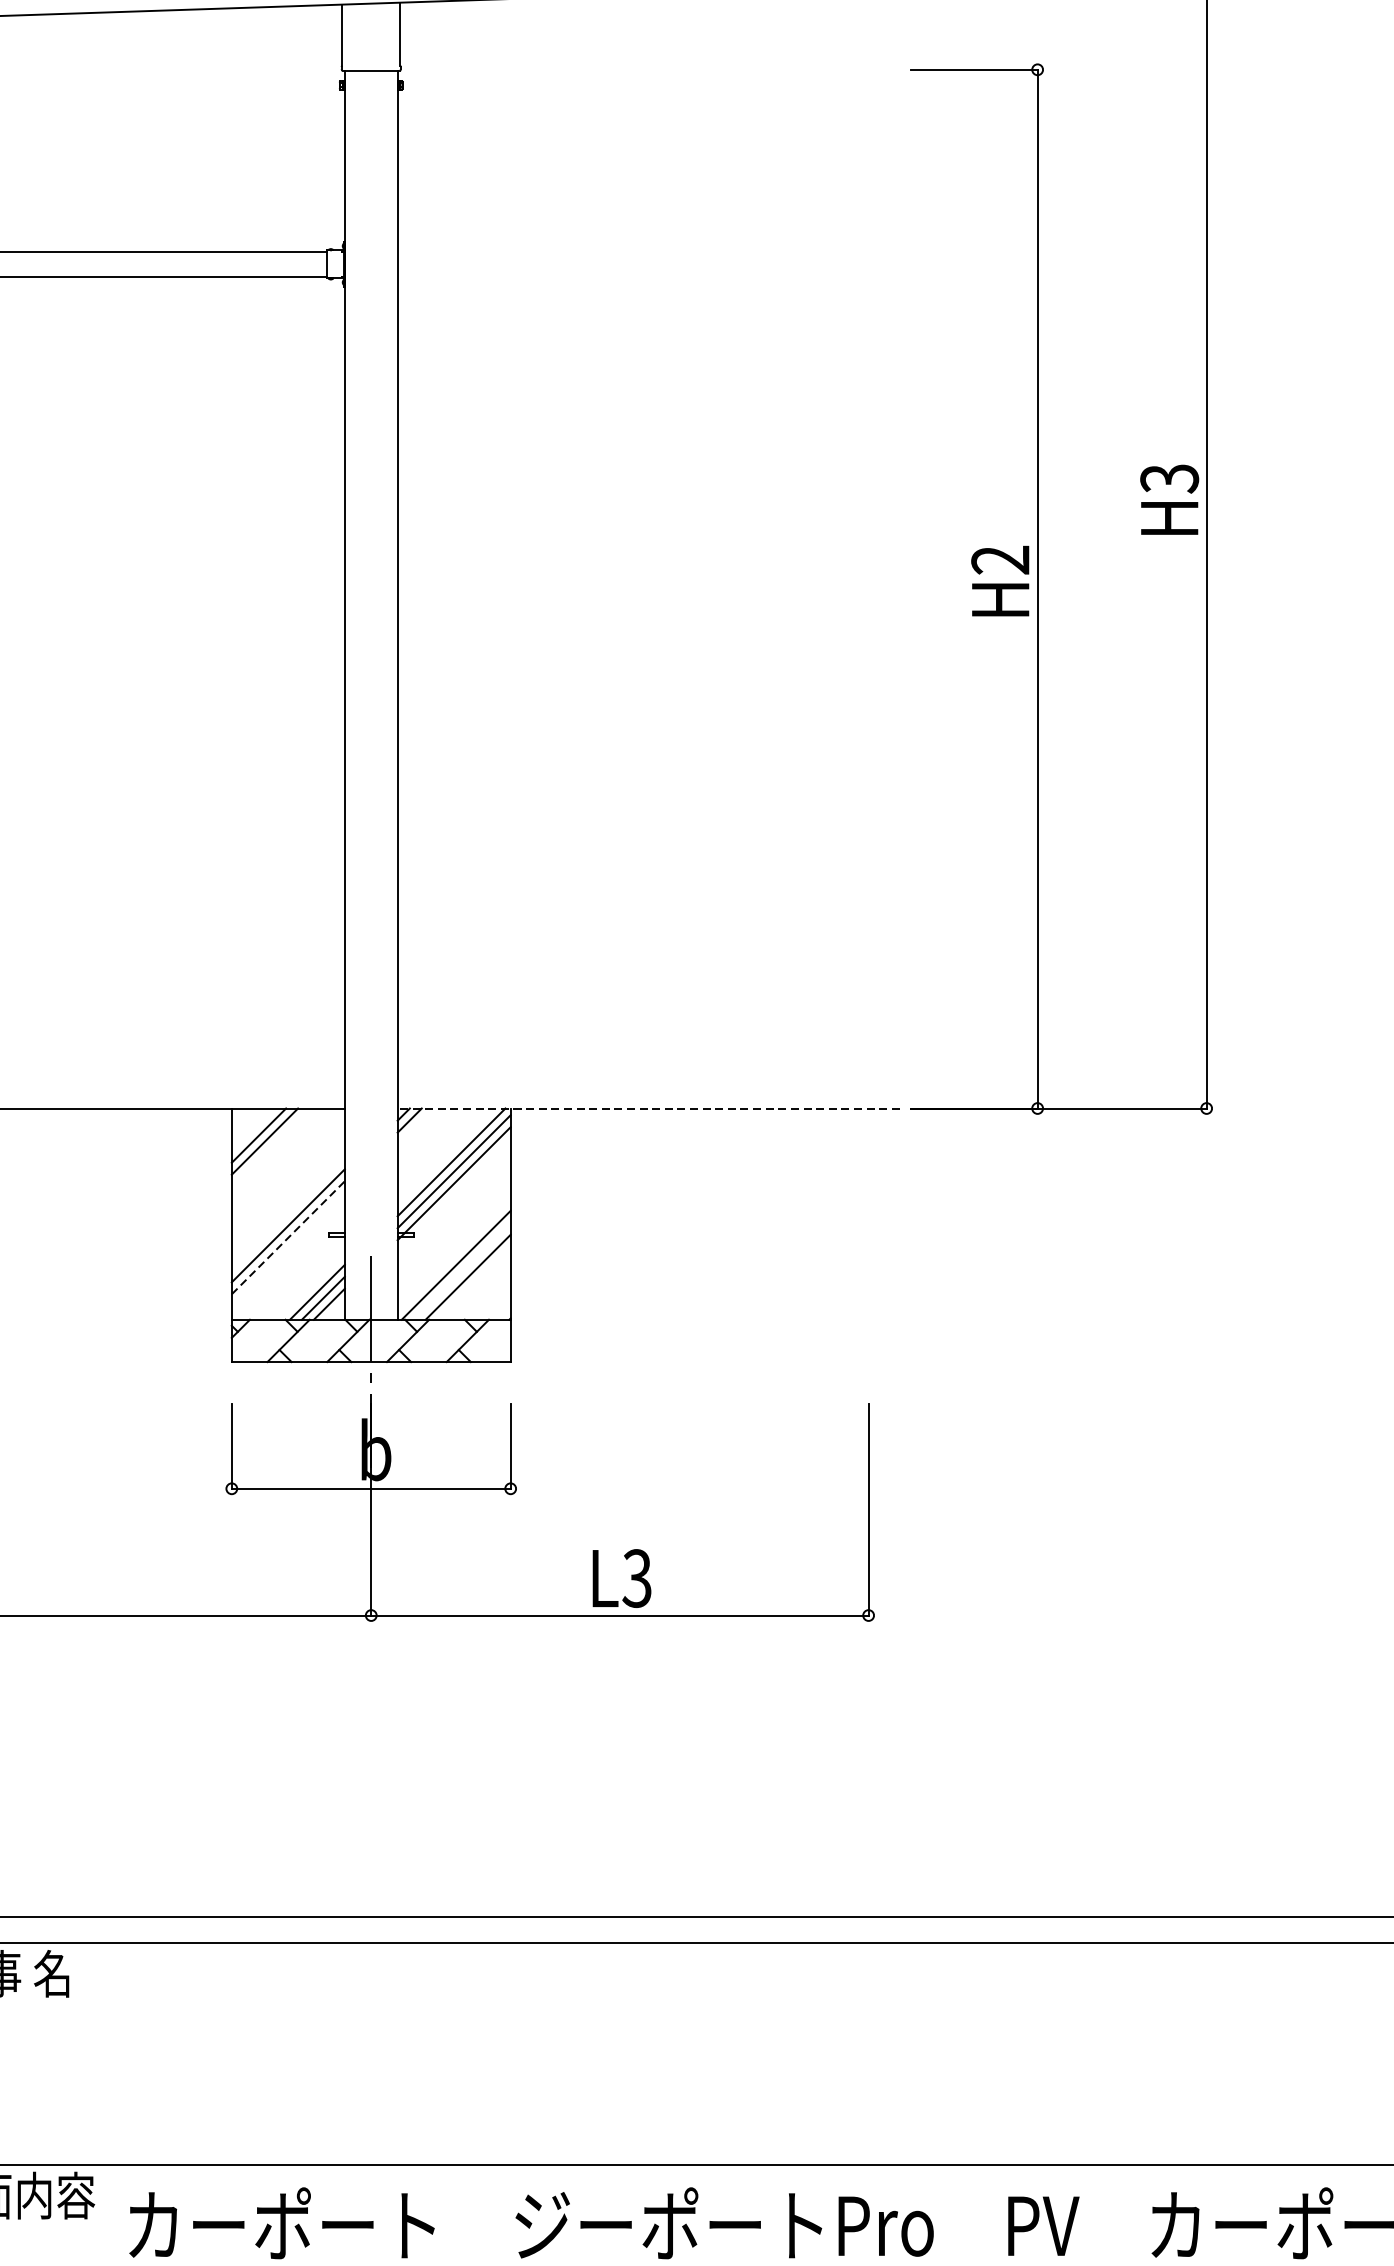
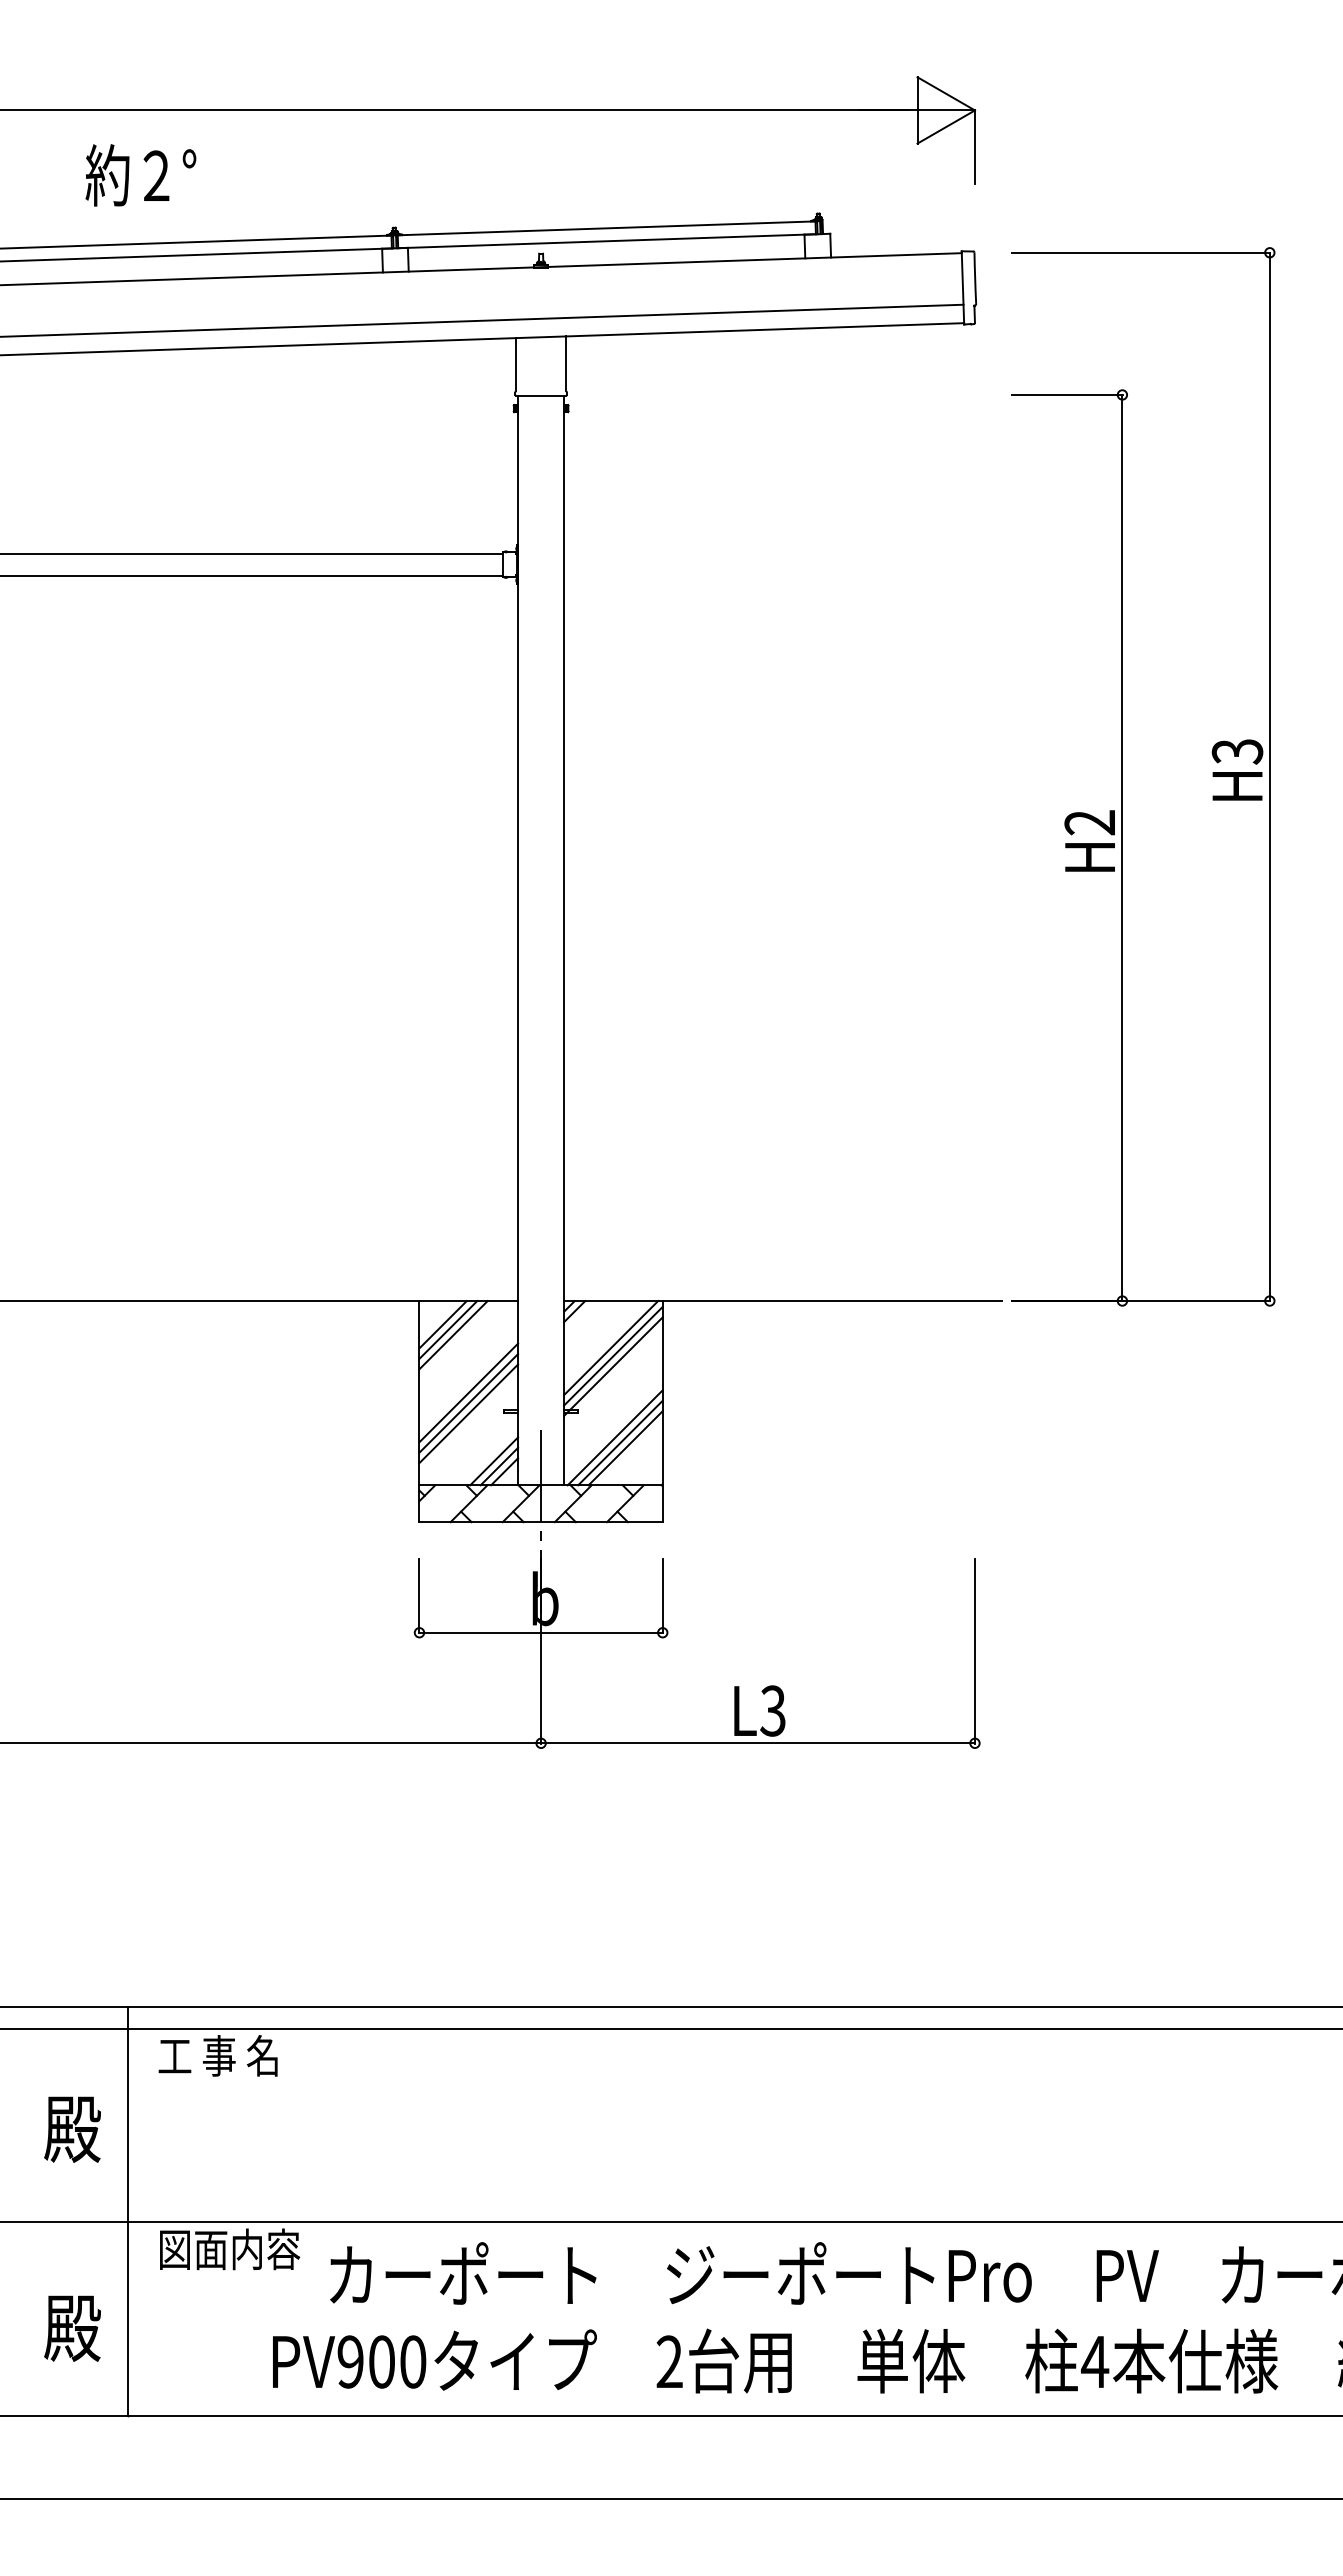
line: (647, 1109) -> (782, 1301), dashed -> solid
line: (270, 1148) -> (453, 1335), added
line: (288, 1213) -> (468, 1392), added
line: (288, 1237) -> (468, 1413), dashed -> solid
line: (462, 1270) -> (620, 1442), added

